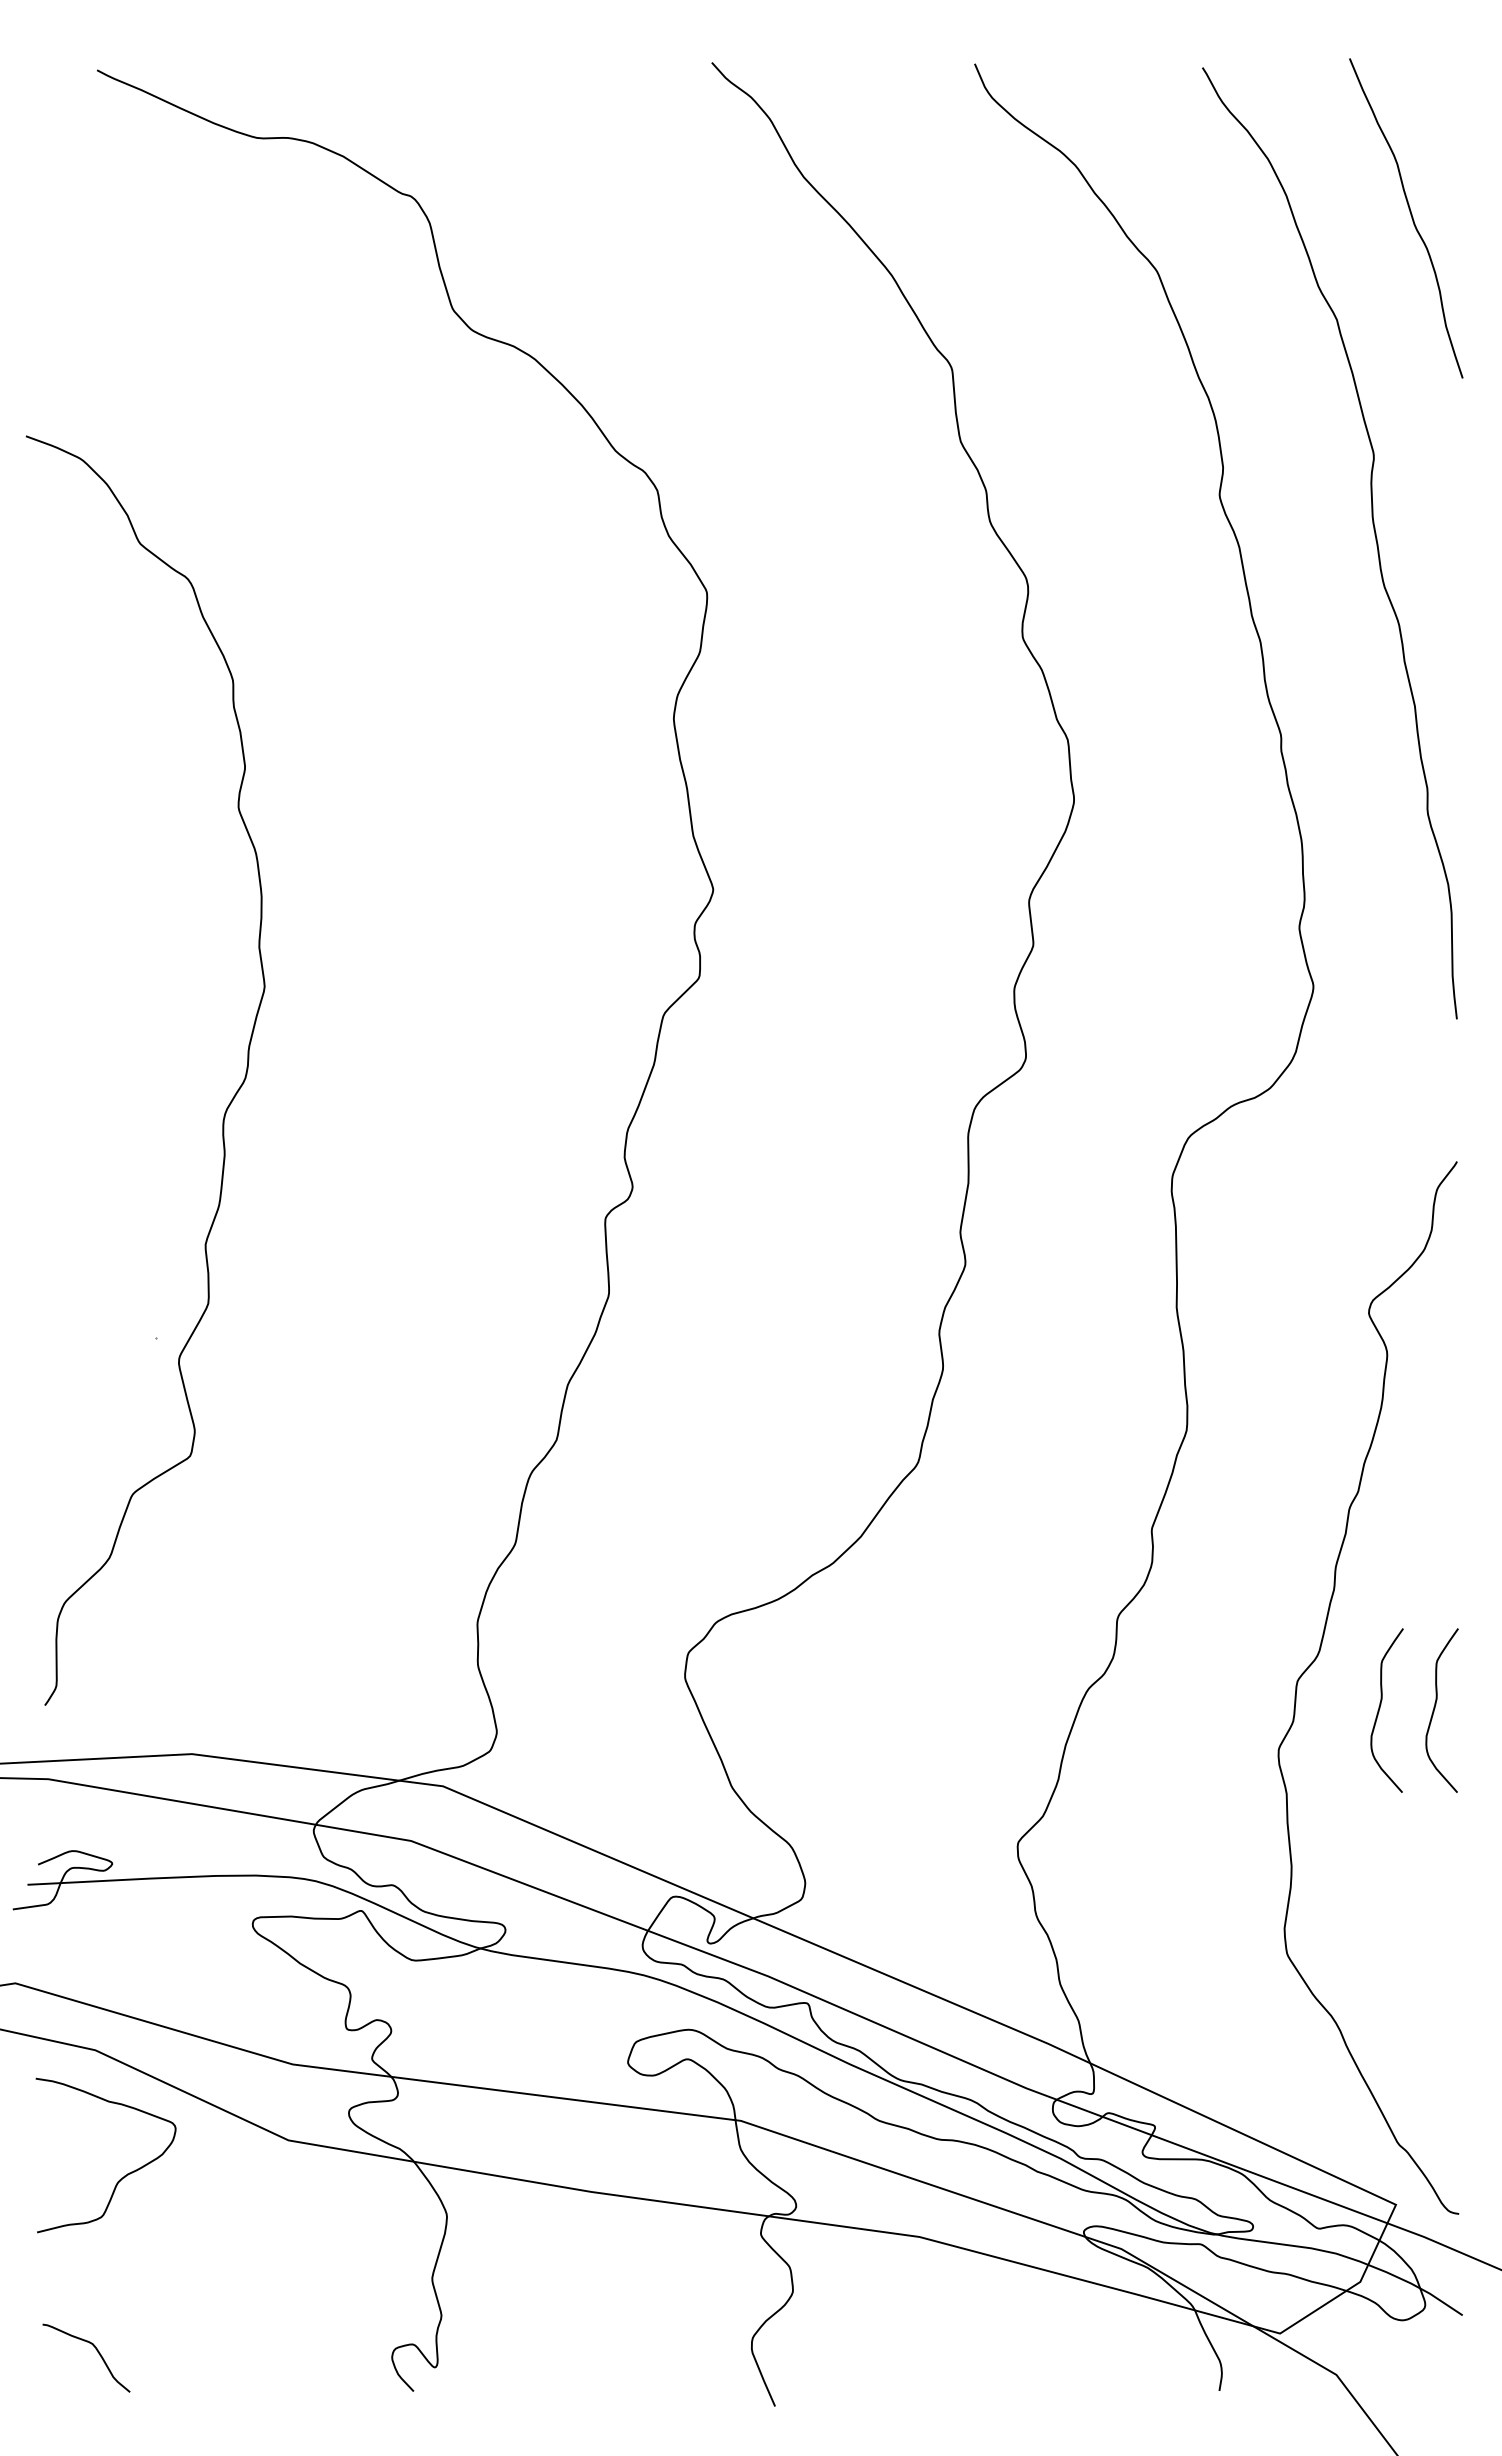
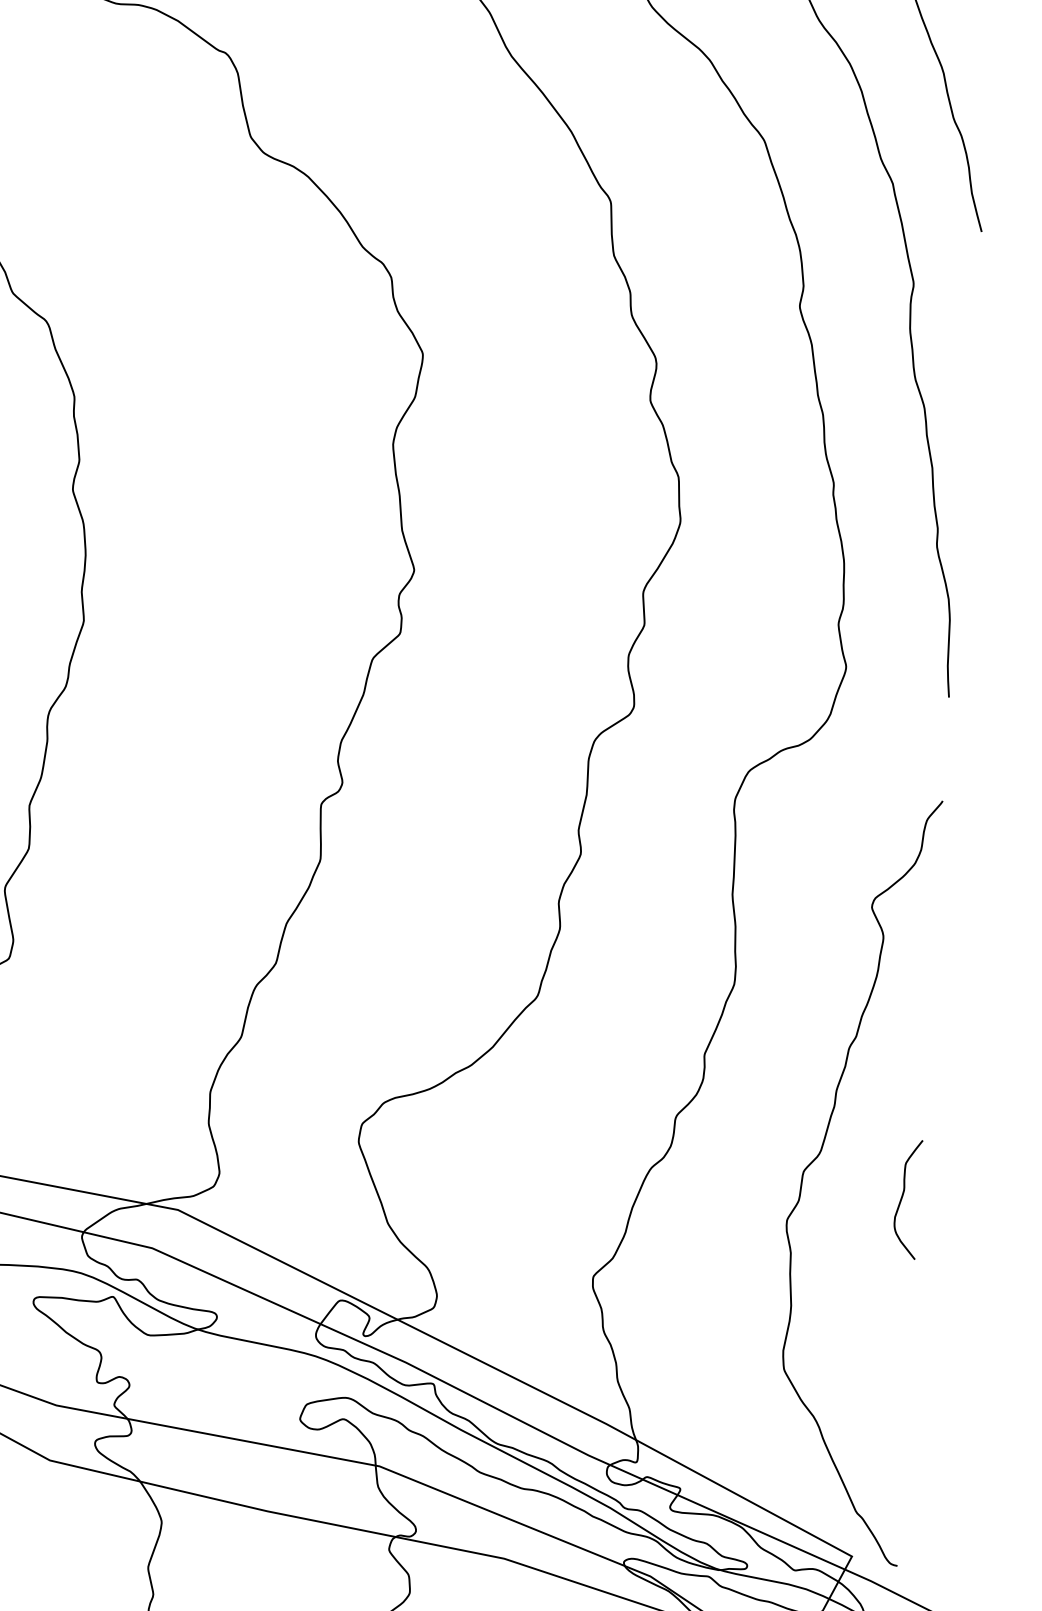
curve: (1380, 1708) -> (862, 1195), removed

